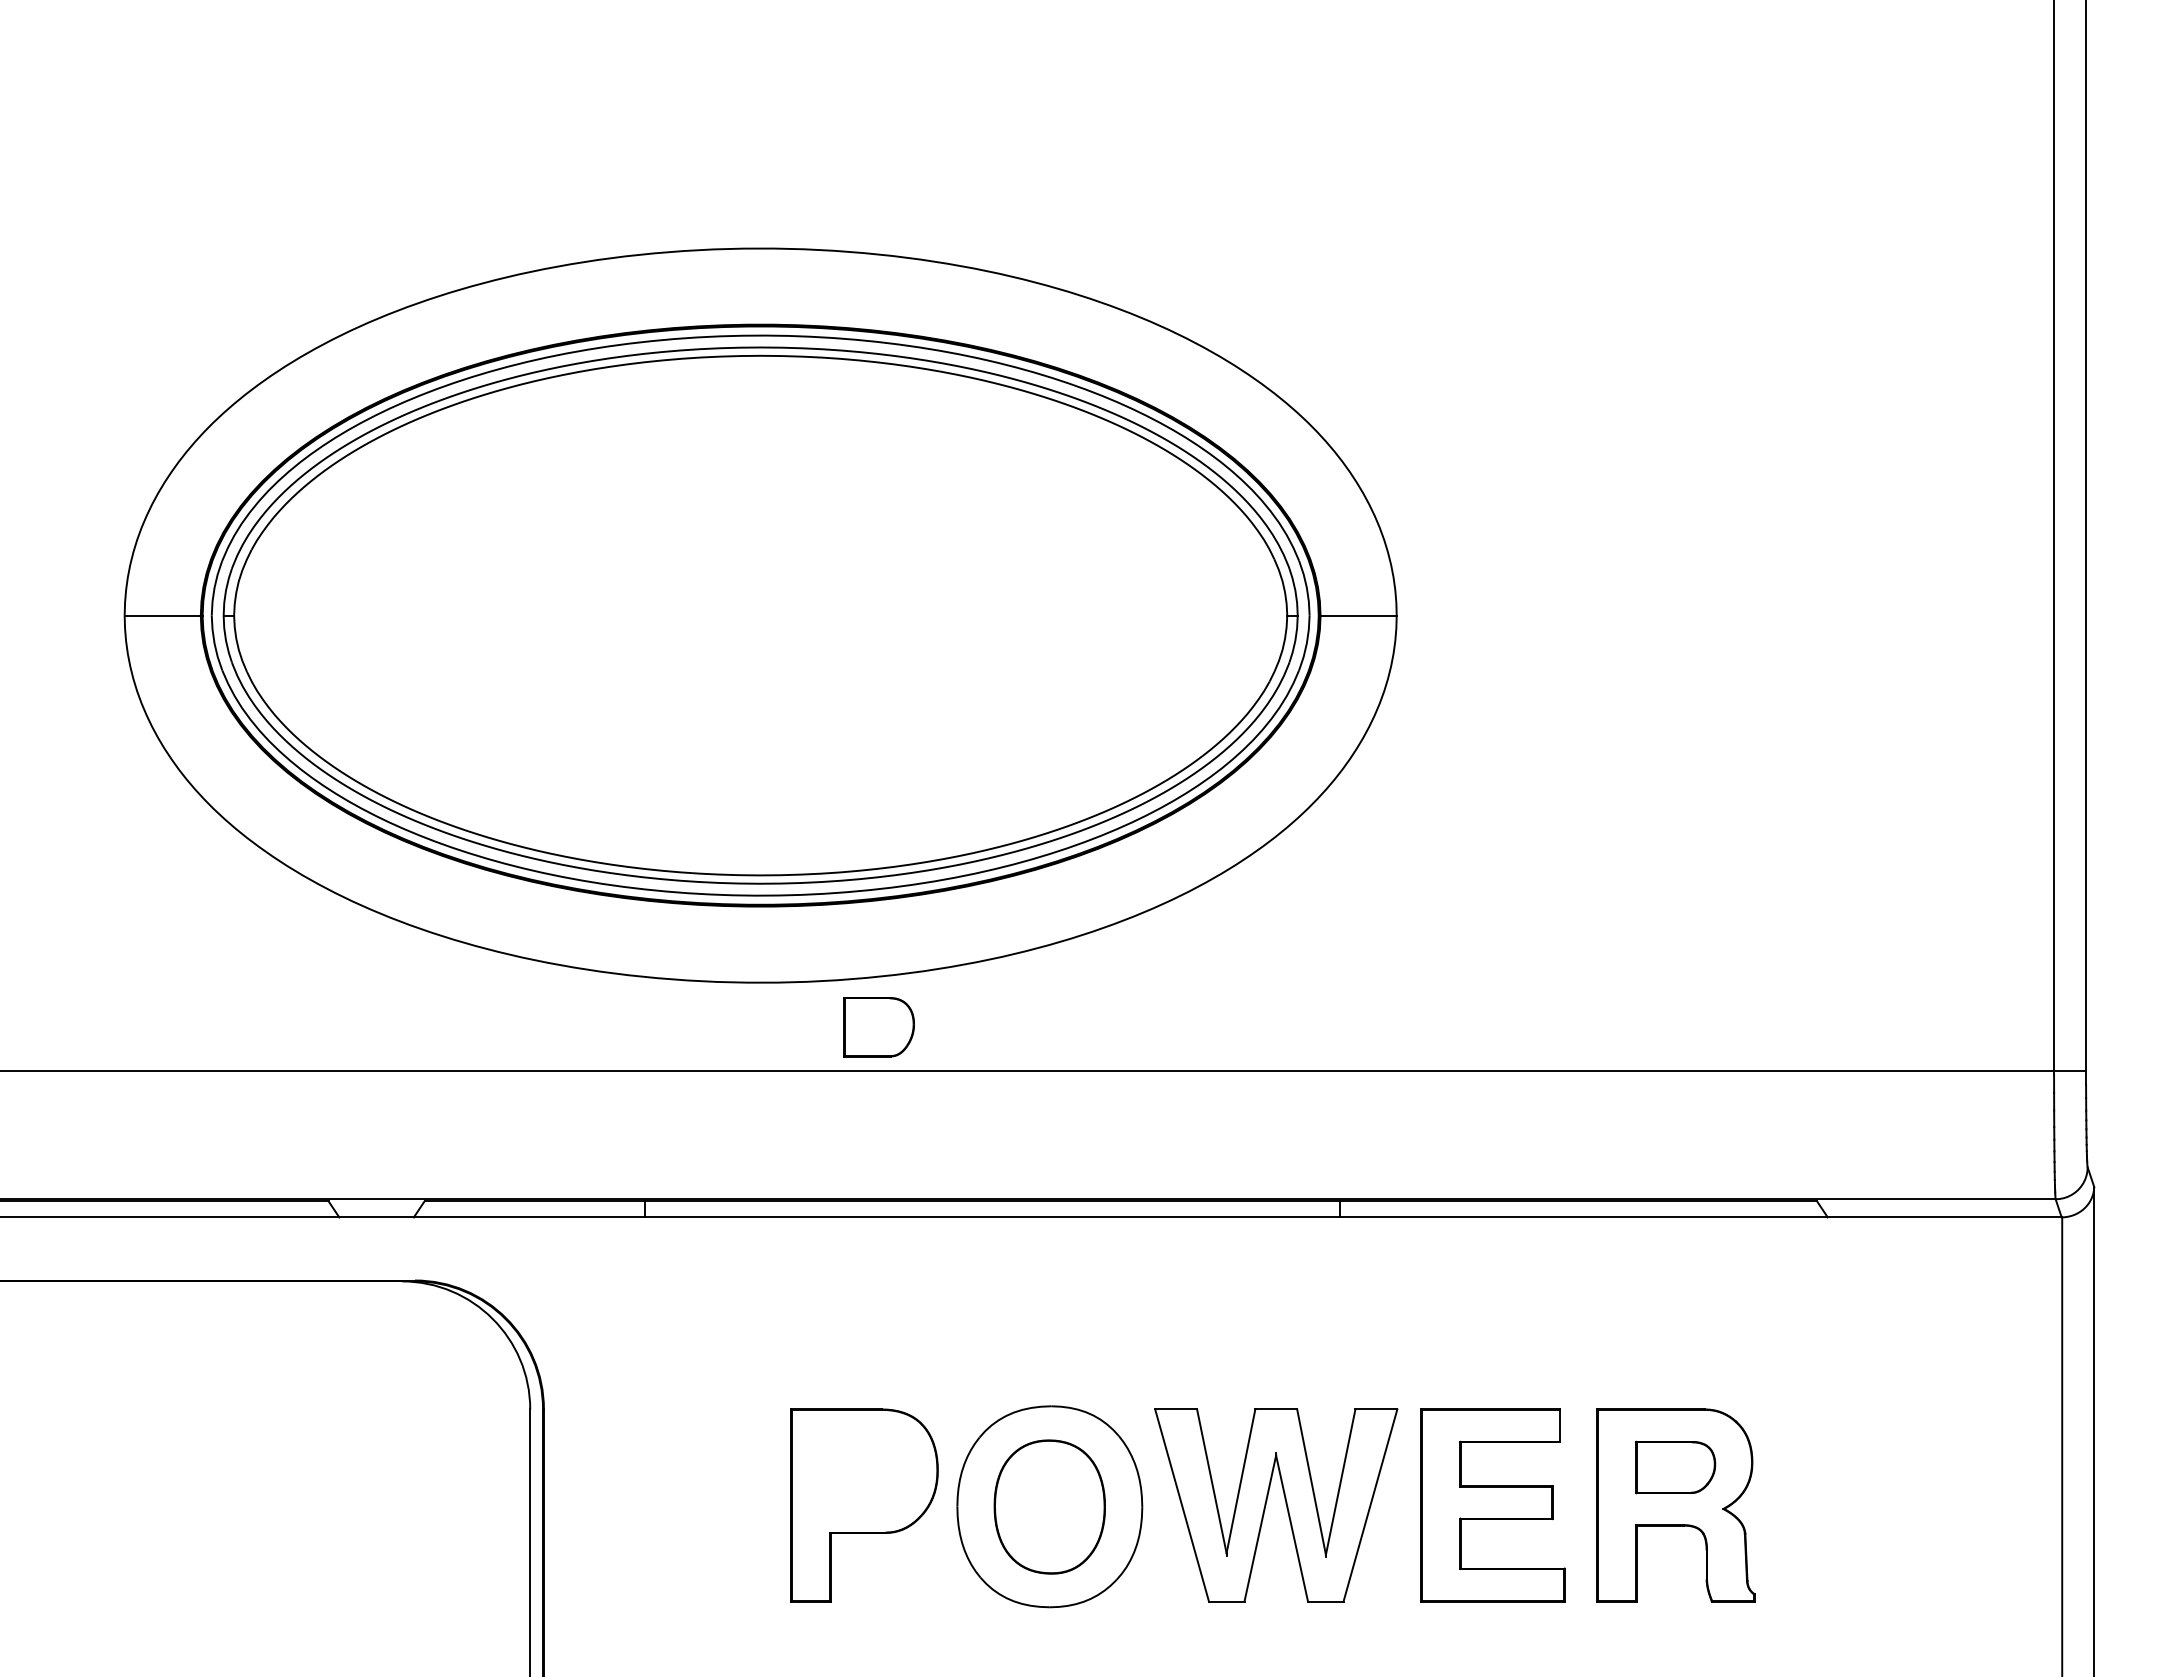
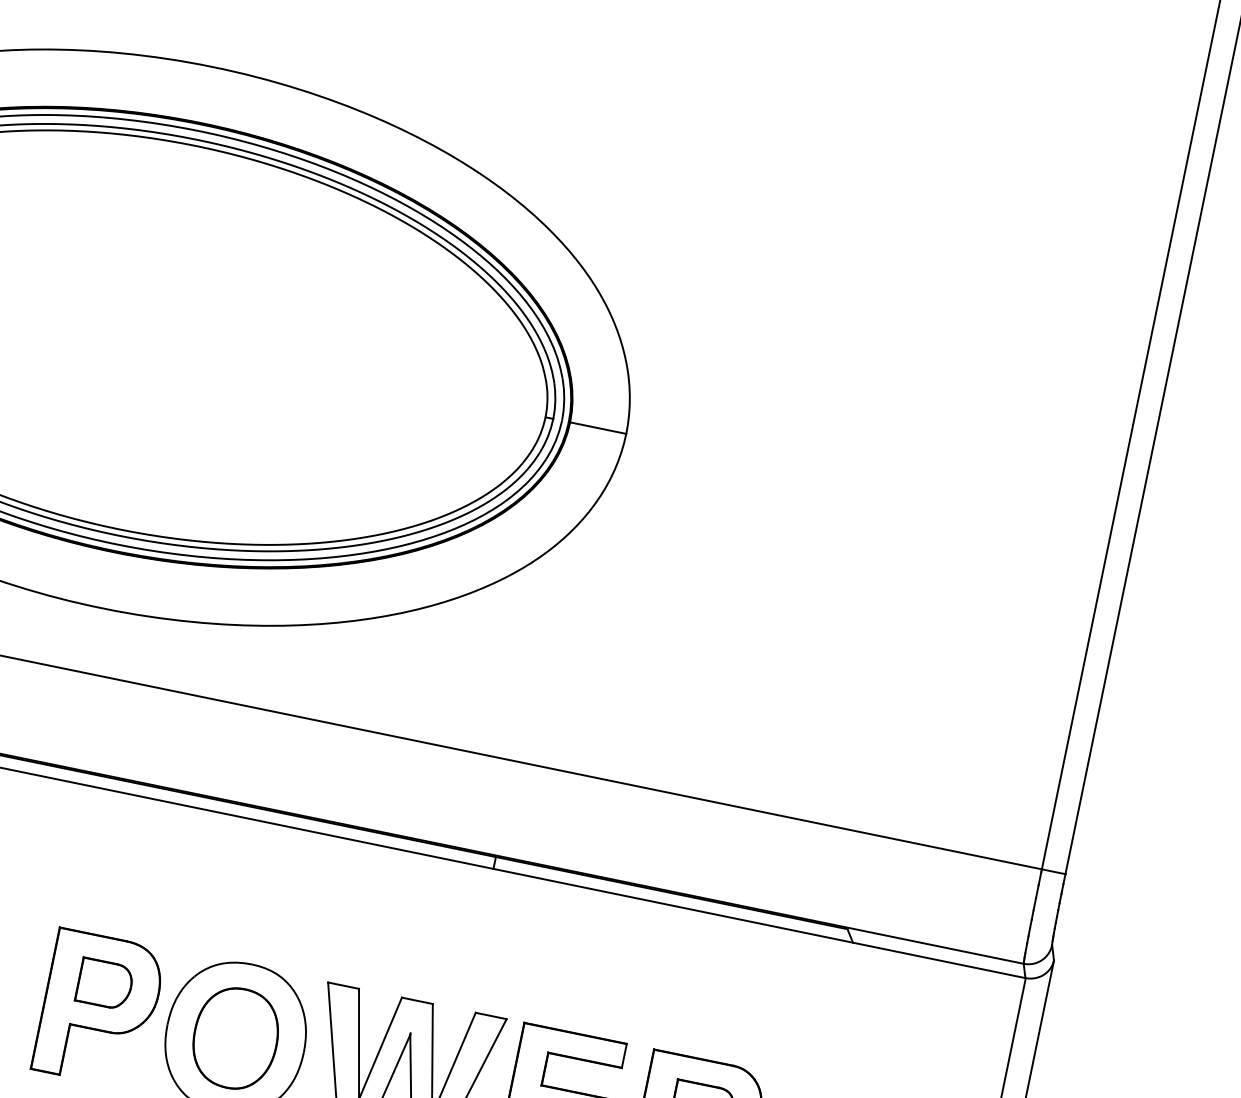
part: (878, 1027) -> (104, 984), moved

